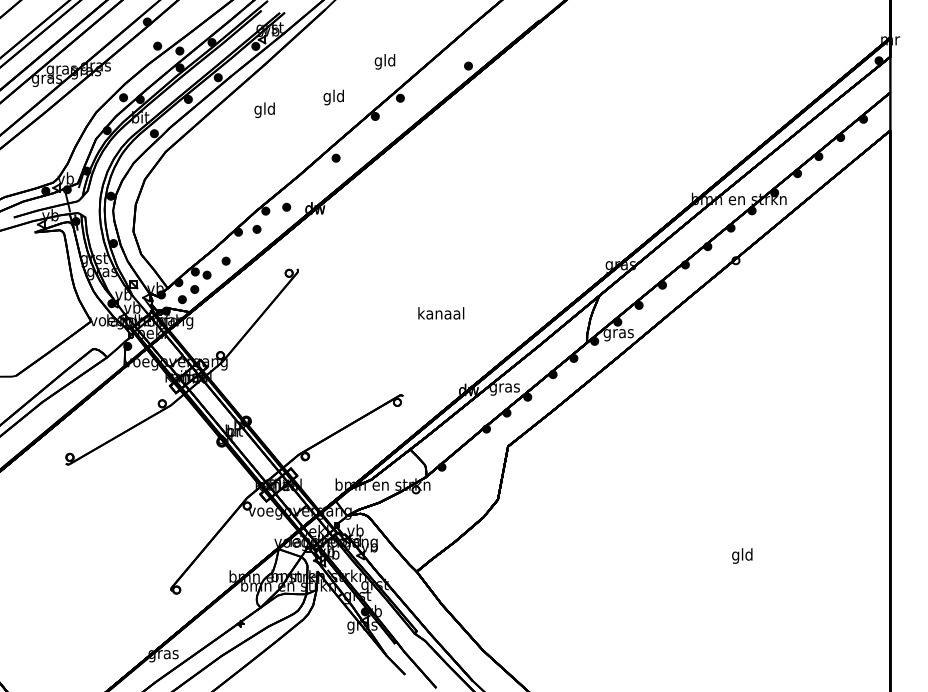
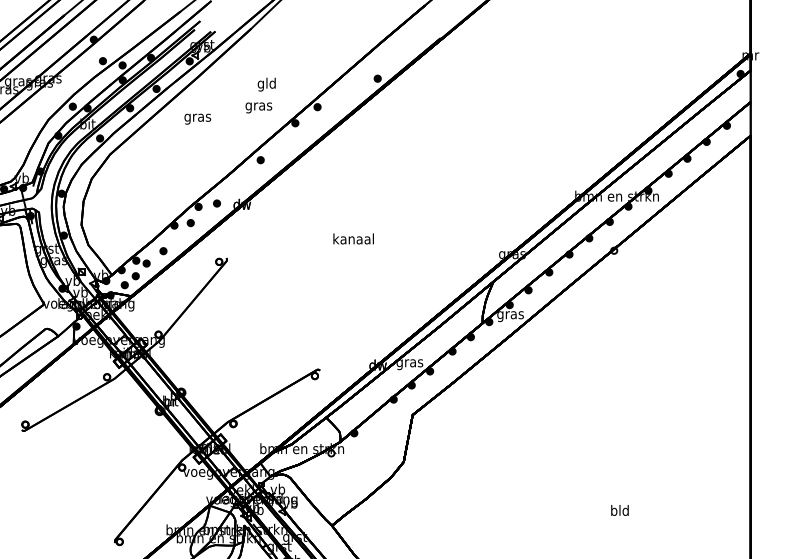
text: (384, 61) -> (266, 84), moved
text: (334, 97) -> (259, 106), gld -> gras
text: (264, 110) -> (197, 117), gld -> gras
text: (441, 313) -> (353, 239), moved
text: (735, 555) -> (613, 511), gld -> bld

